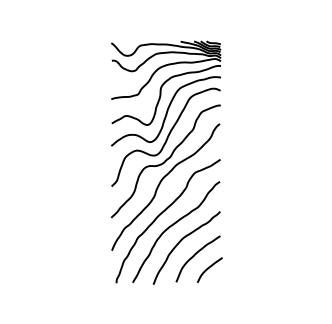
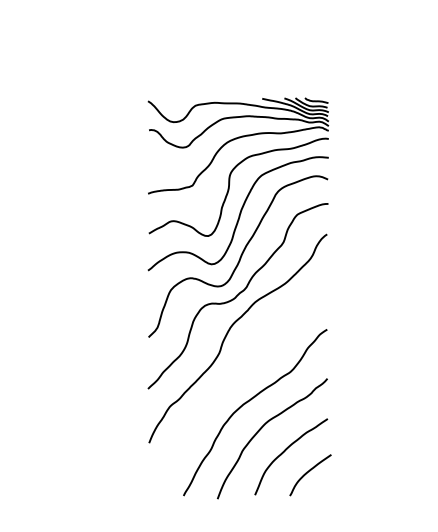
curve: (161, 214) -> (230, 383), removed

